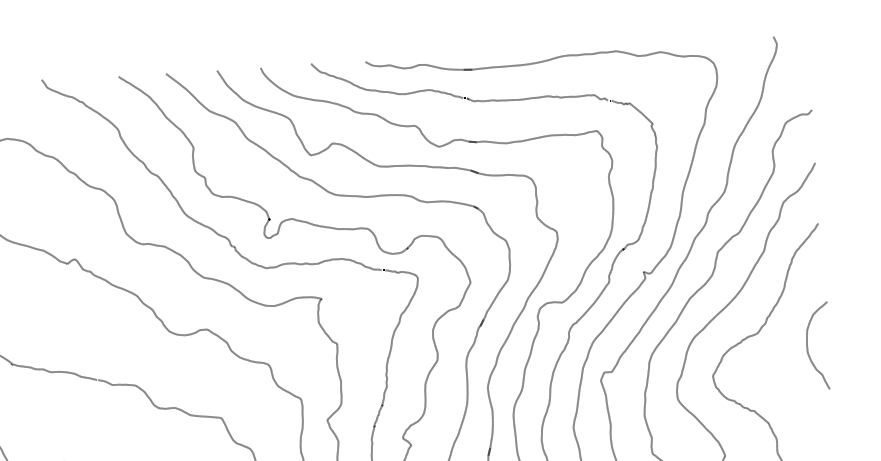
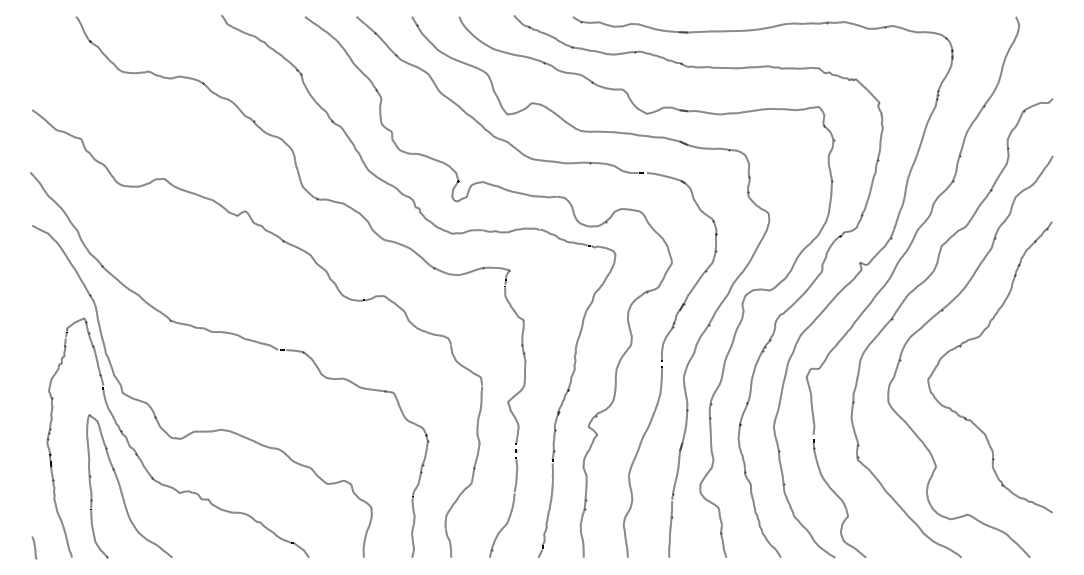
curve: (807, 345) -> (1032, 353), removed

